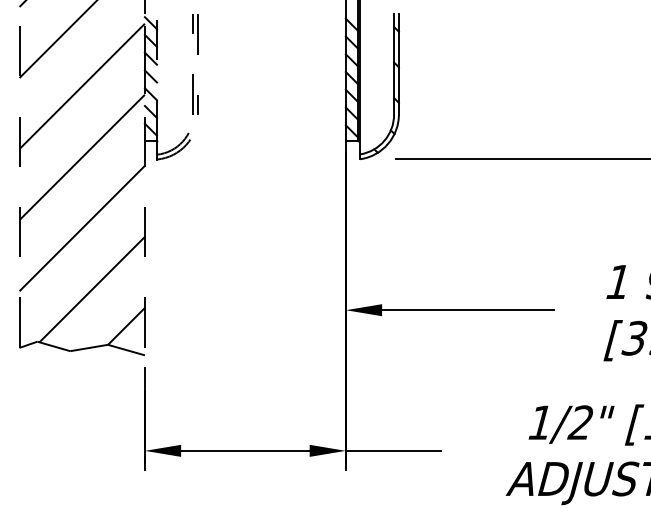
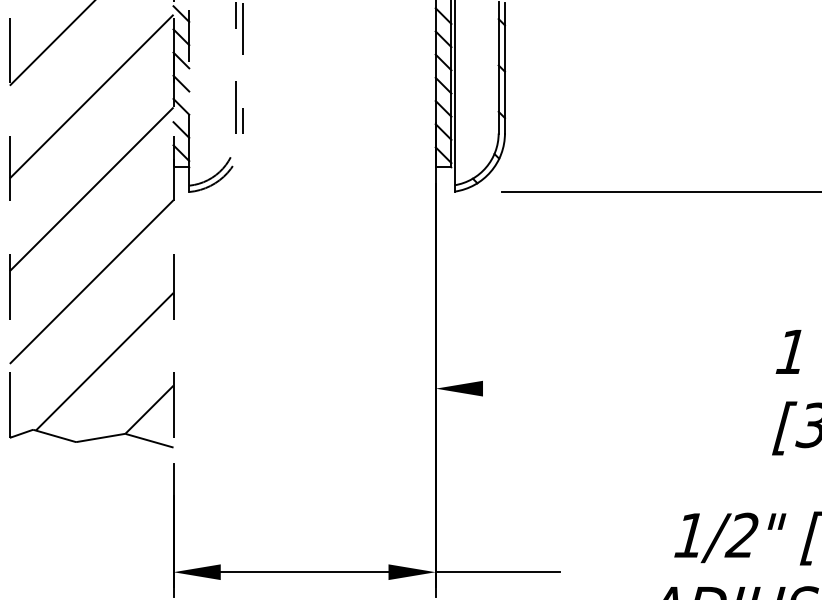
line: (468, 310) -> (595, 389), removed

